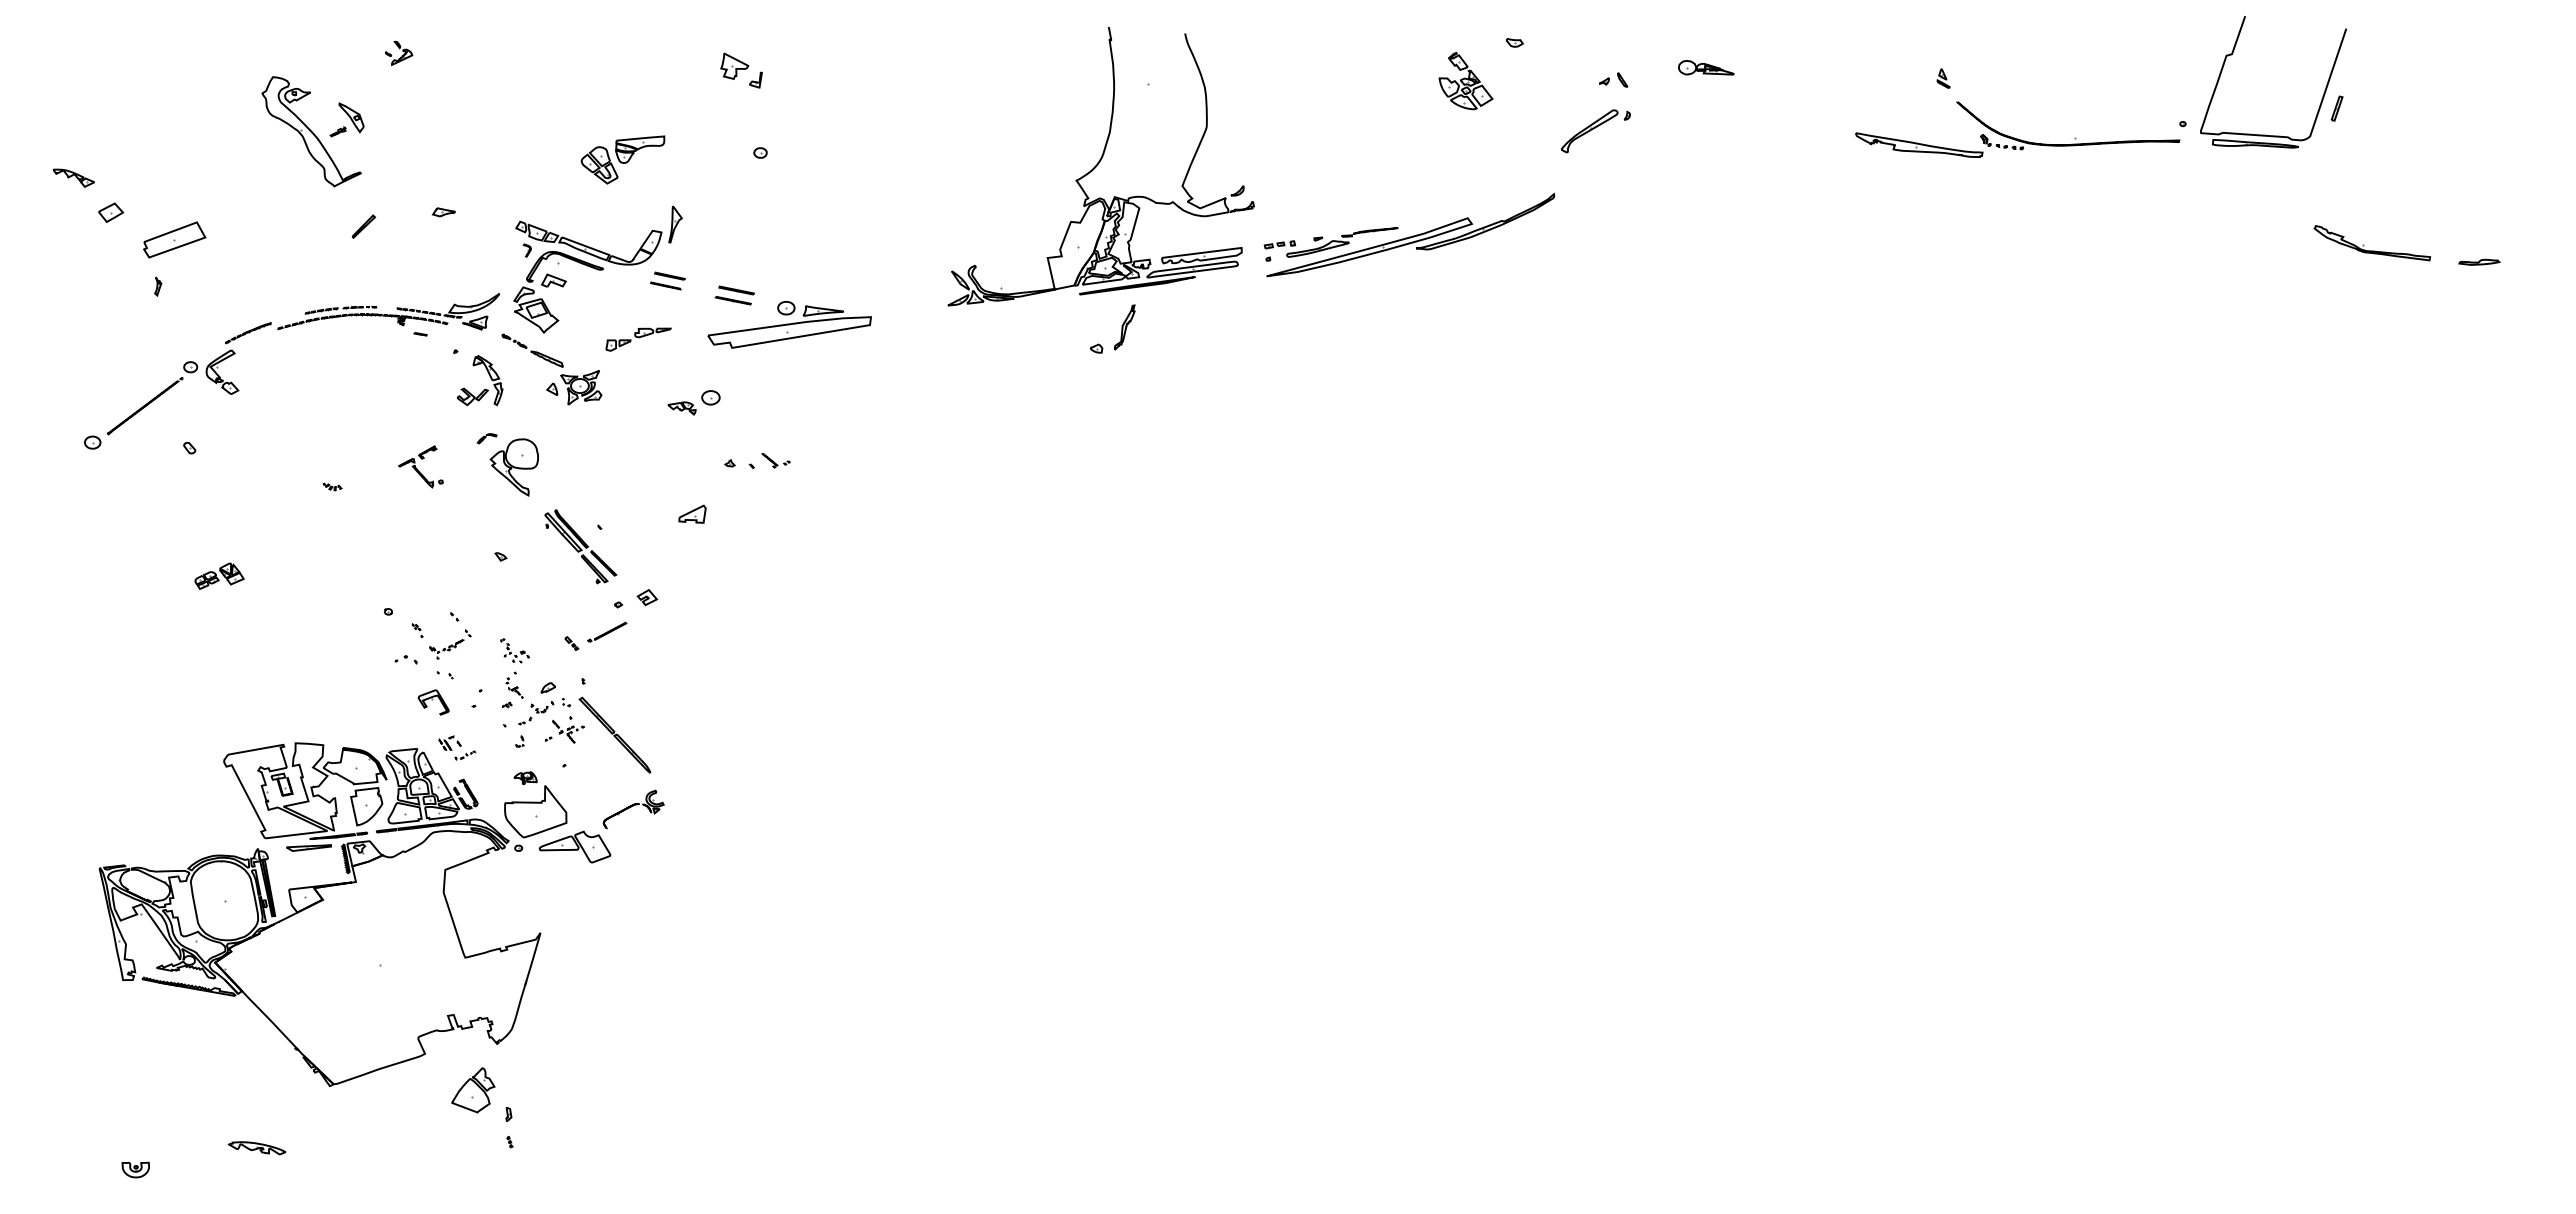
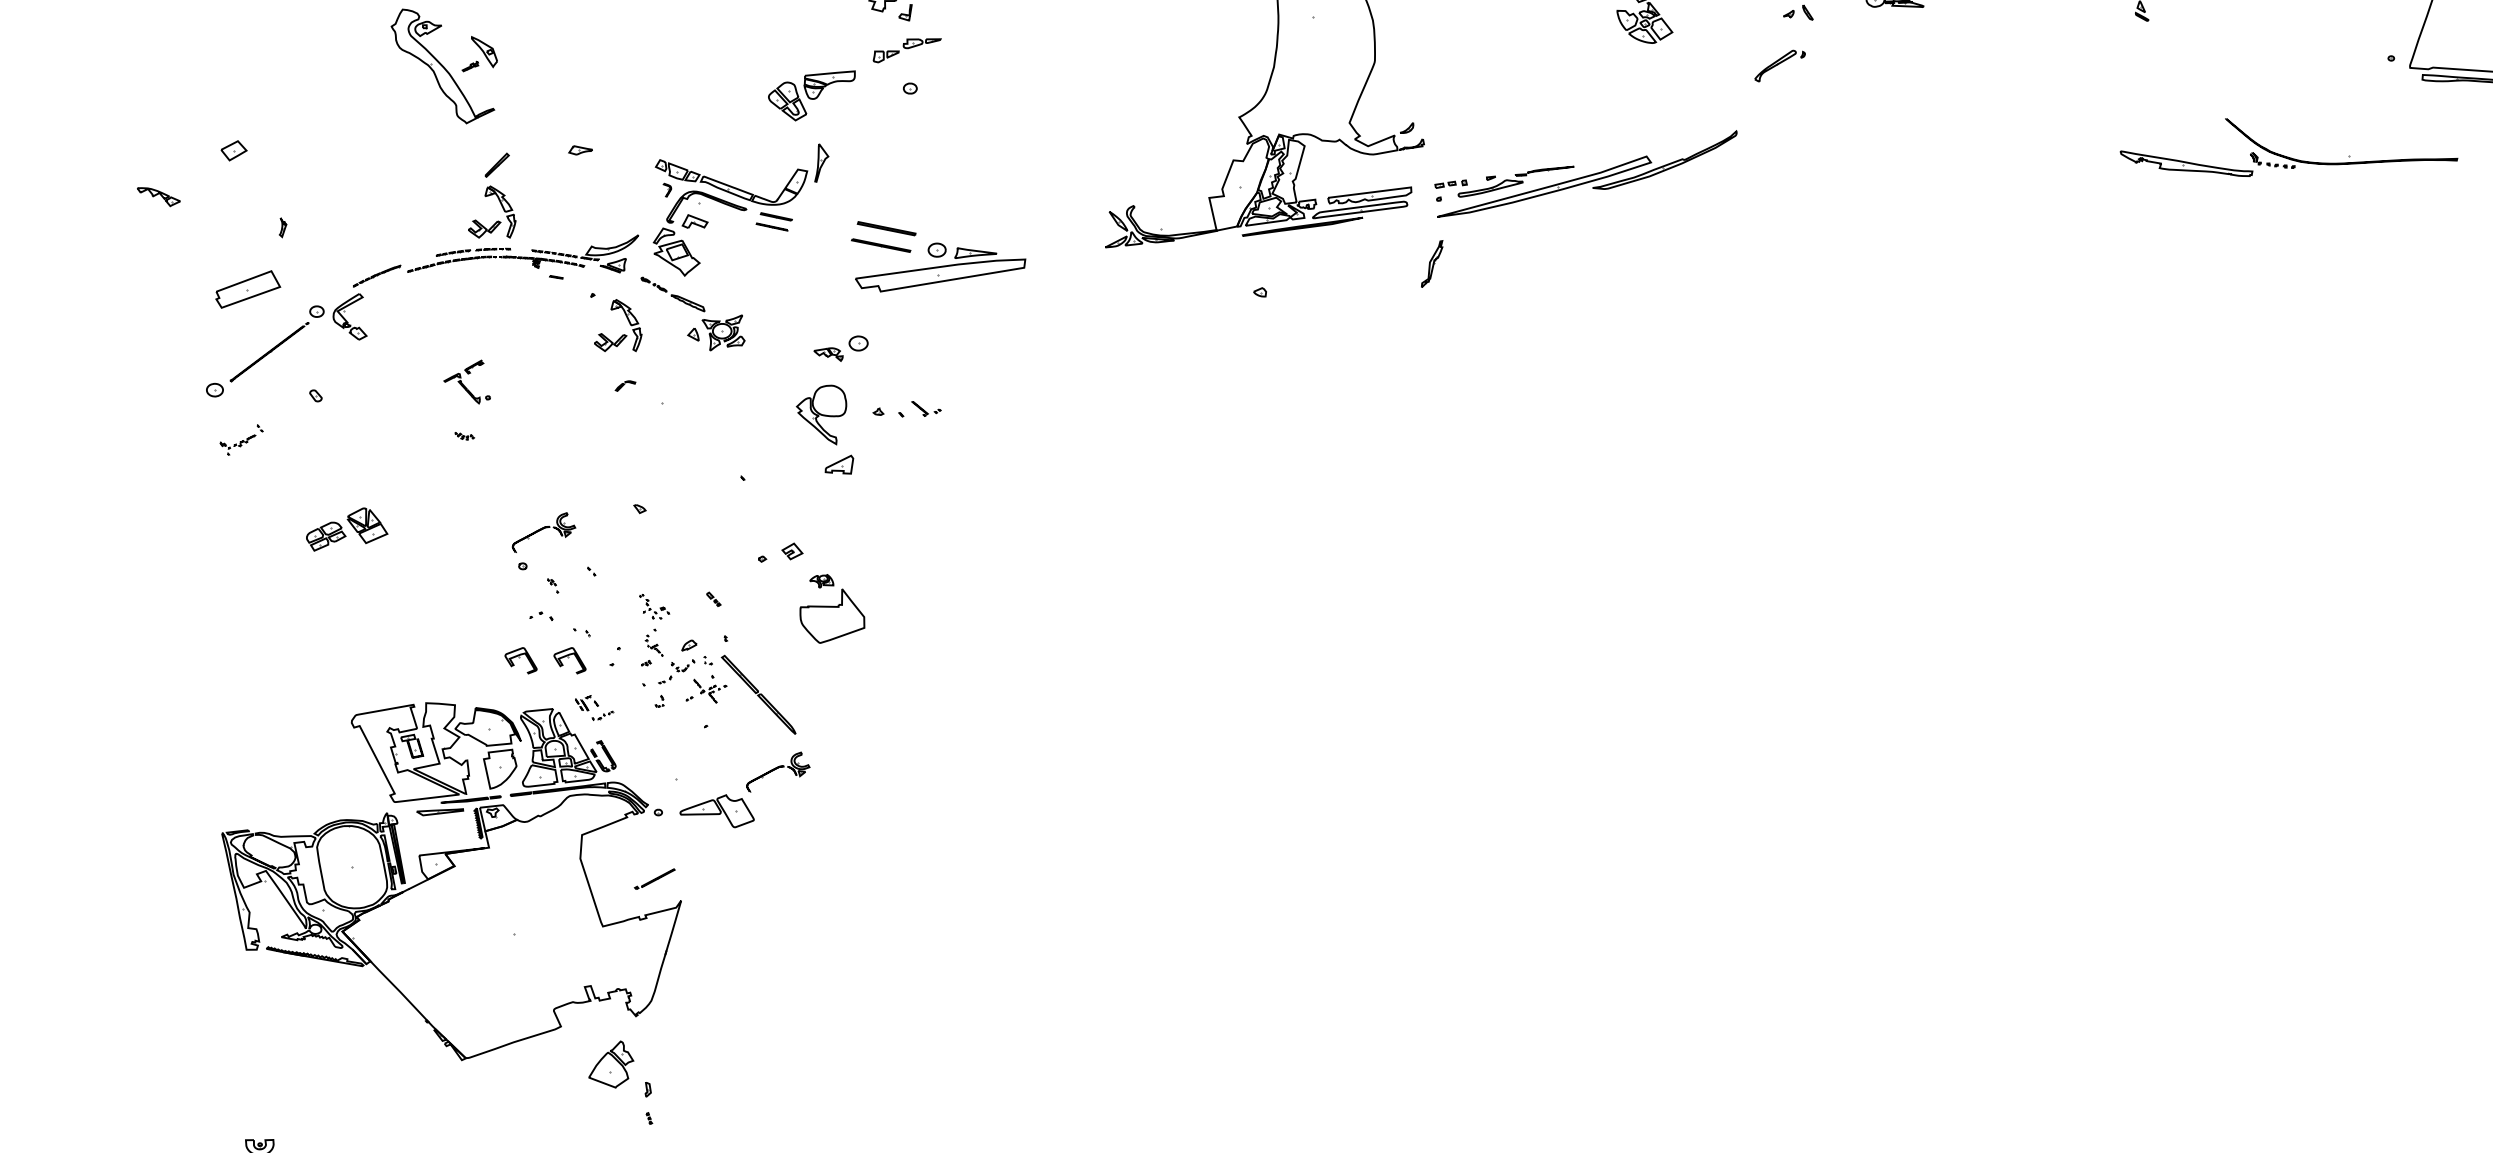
part: (1595, 131) -> (1779, 66), size x0.7
part: (2014, 137) -> (2285, 155), moved
part: (622, 159) -> (811, 95), moved
part: (73, 177) -> (158, 196), moved
part: (174, 239) -> (248, 289), moved
part: (363, 280) -> (496, 221), added
part: (667, 280) -> (773, 221), moved
part: (734, 295) -> (883, 236), size x1.6
part: (1124, 327) -> (1431, 264), moved
part: (638, 339) -> (907, 50), moved
part: (420, 466) -> (466, 381), moved
part: (513, 467) -> (820, 415), moved
part: (580, 546) -> (722, 498), removed
part: (219, 575) -> (346, 528), size x1.6
part: (408, 579) -> (543, 532), added
part: (607, 631) -> (655, 878), moved
part: (450, 644) -> (241, 439), moved
part: (386, 702) -> (520, 660), added
part: (535, 804) -> (832, 608), moved
part: (256, 1148) -> (385, 1125), removed

